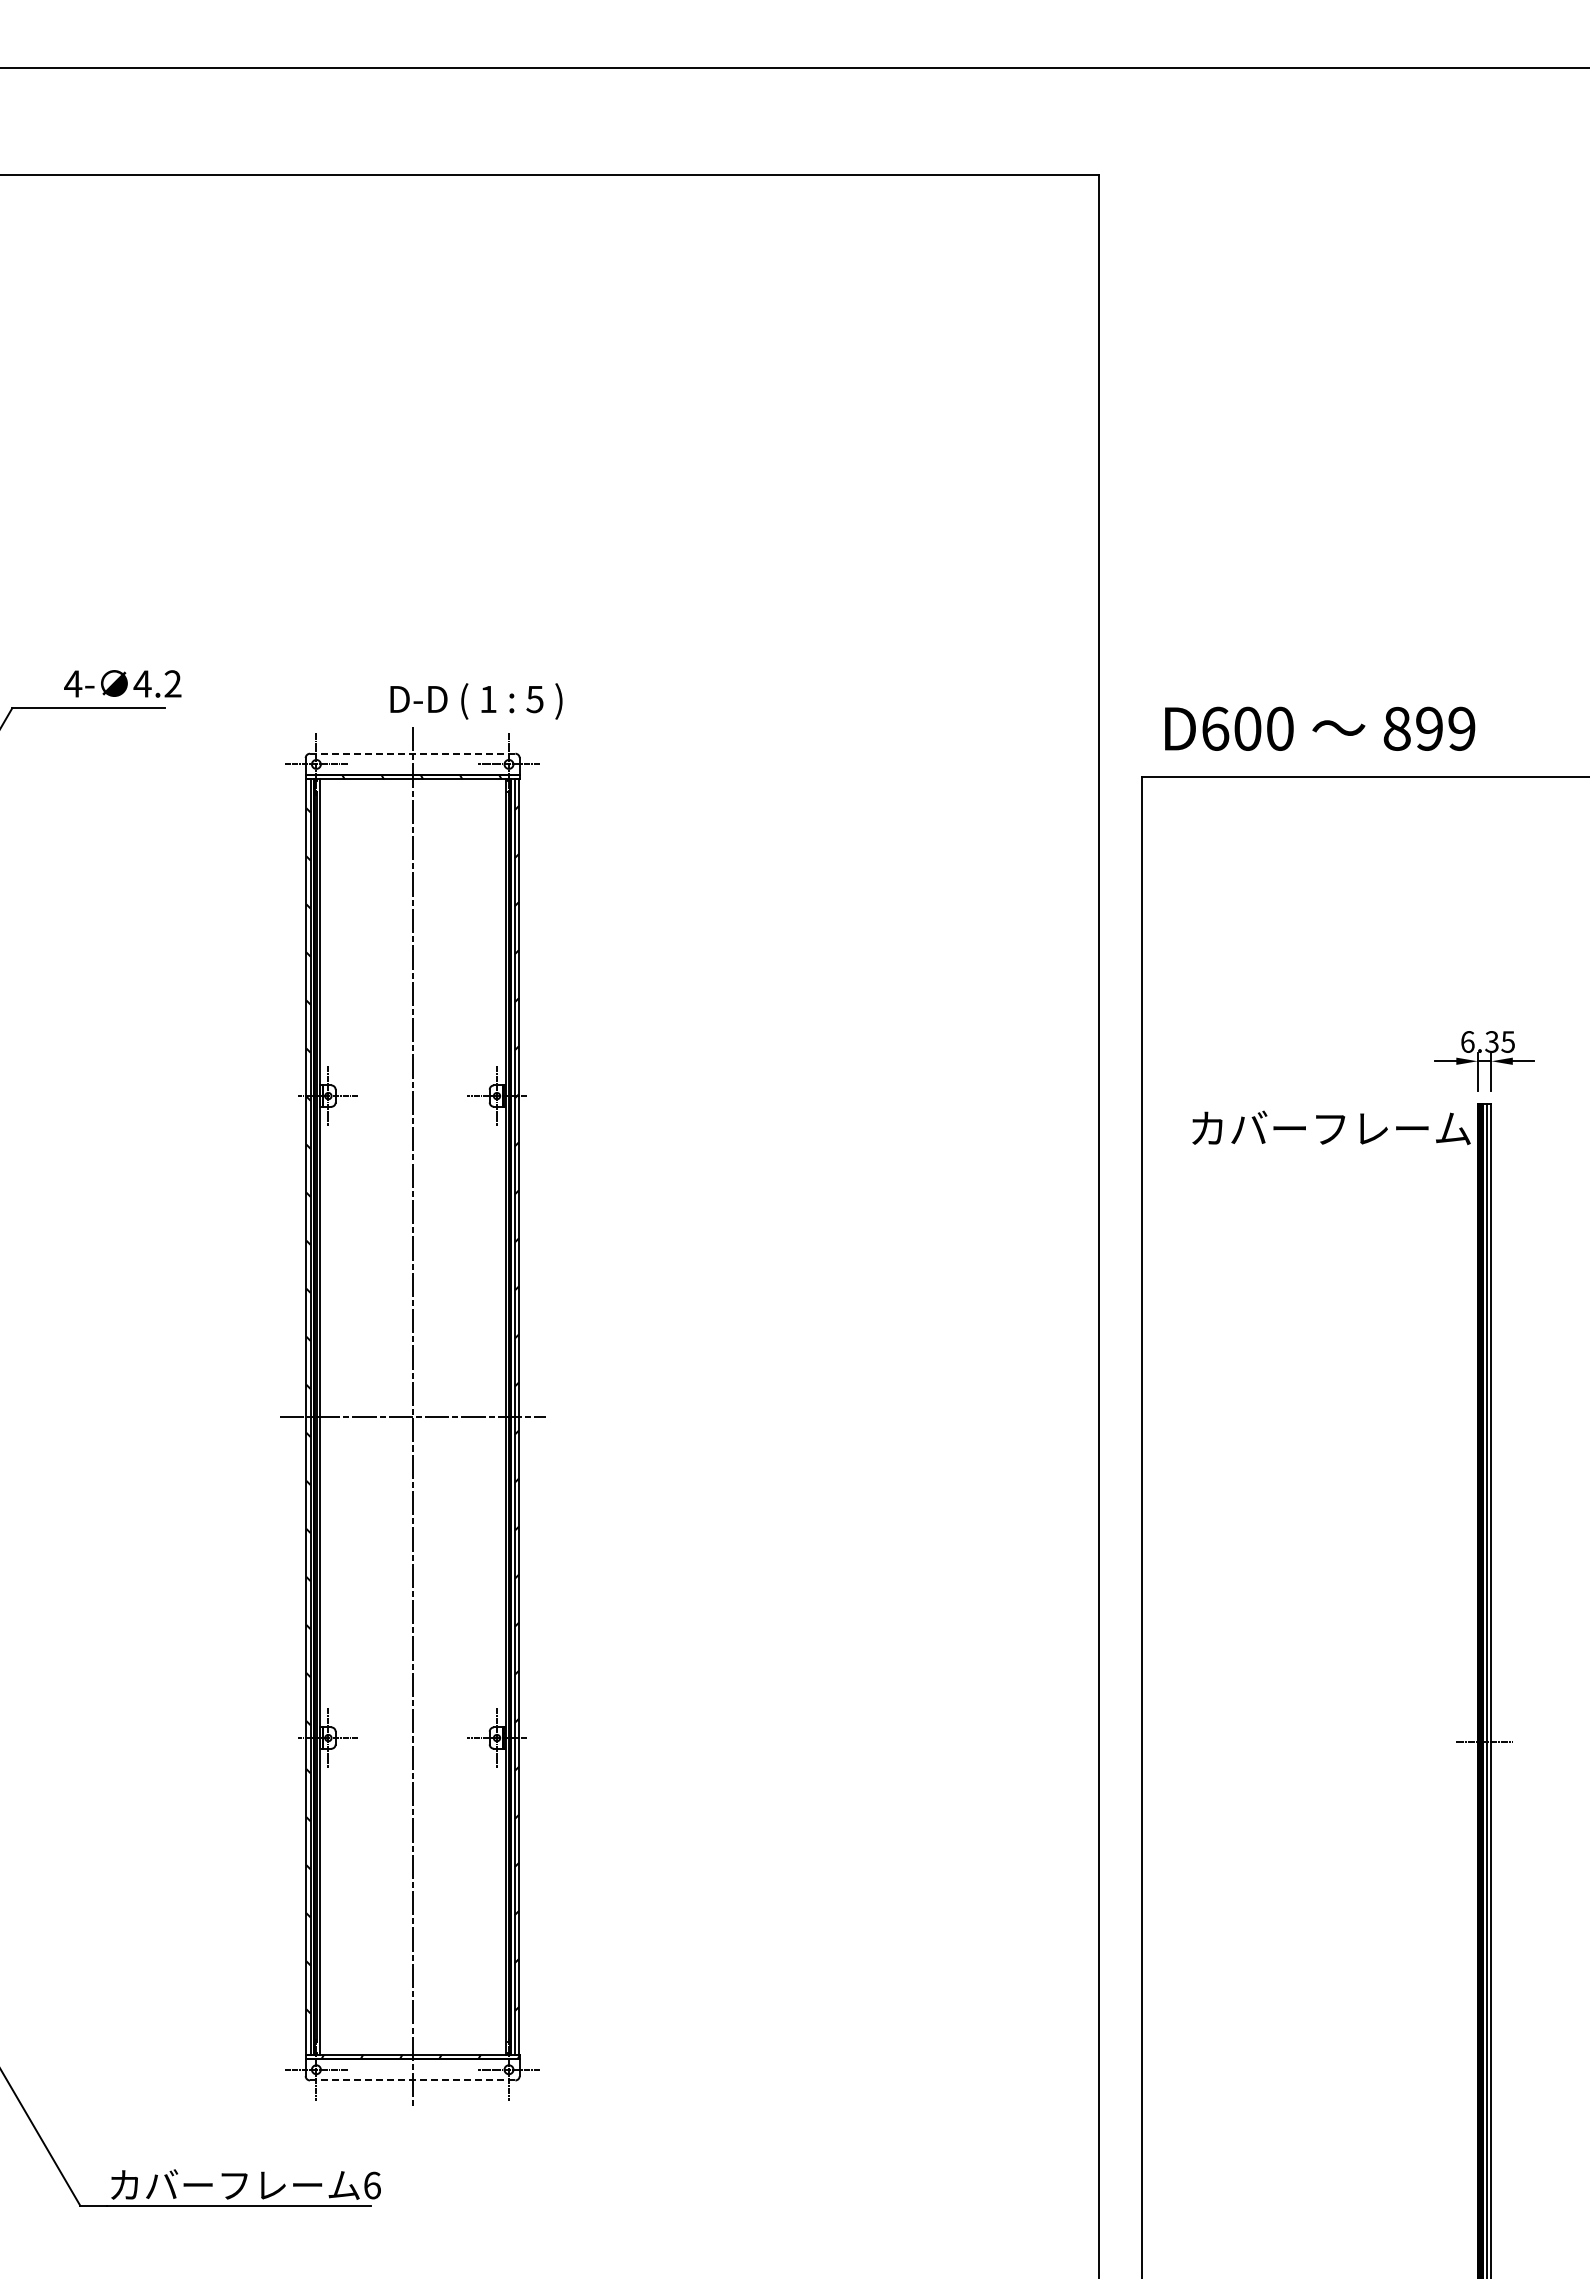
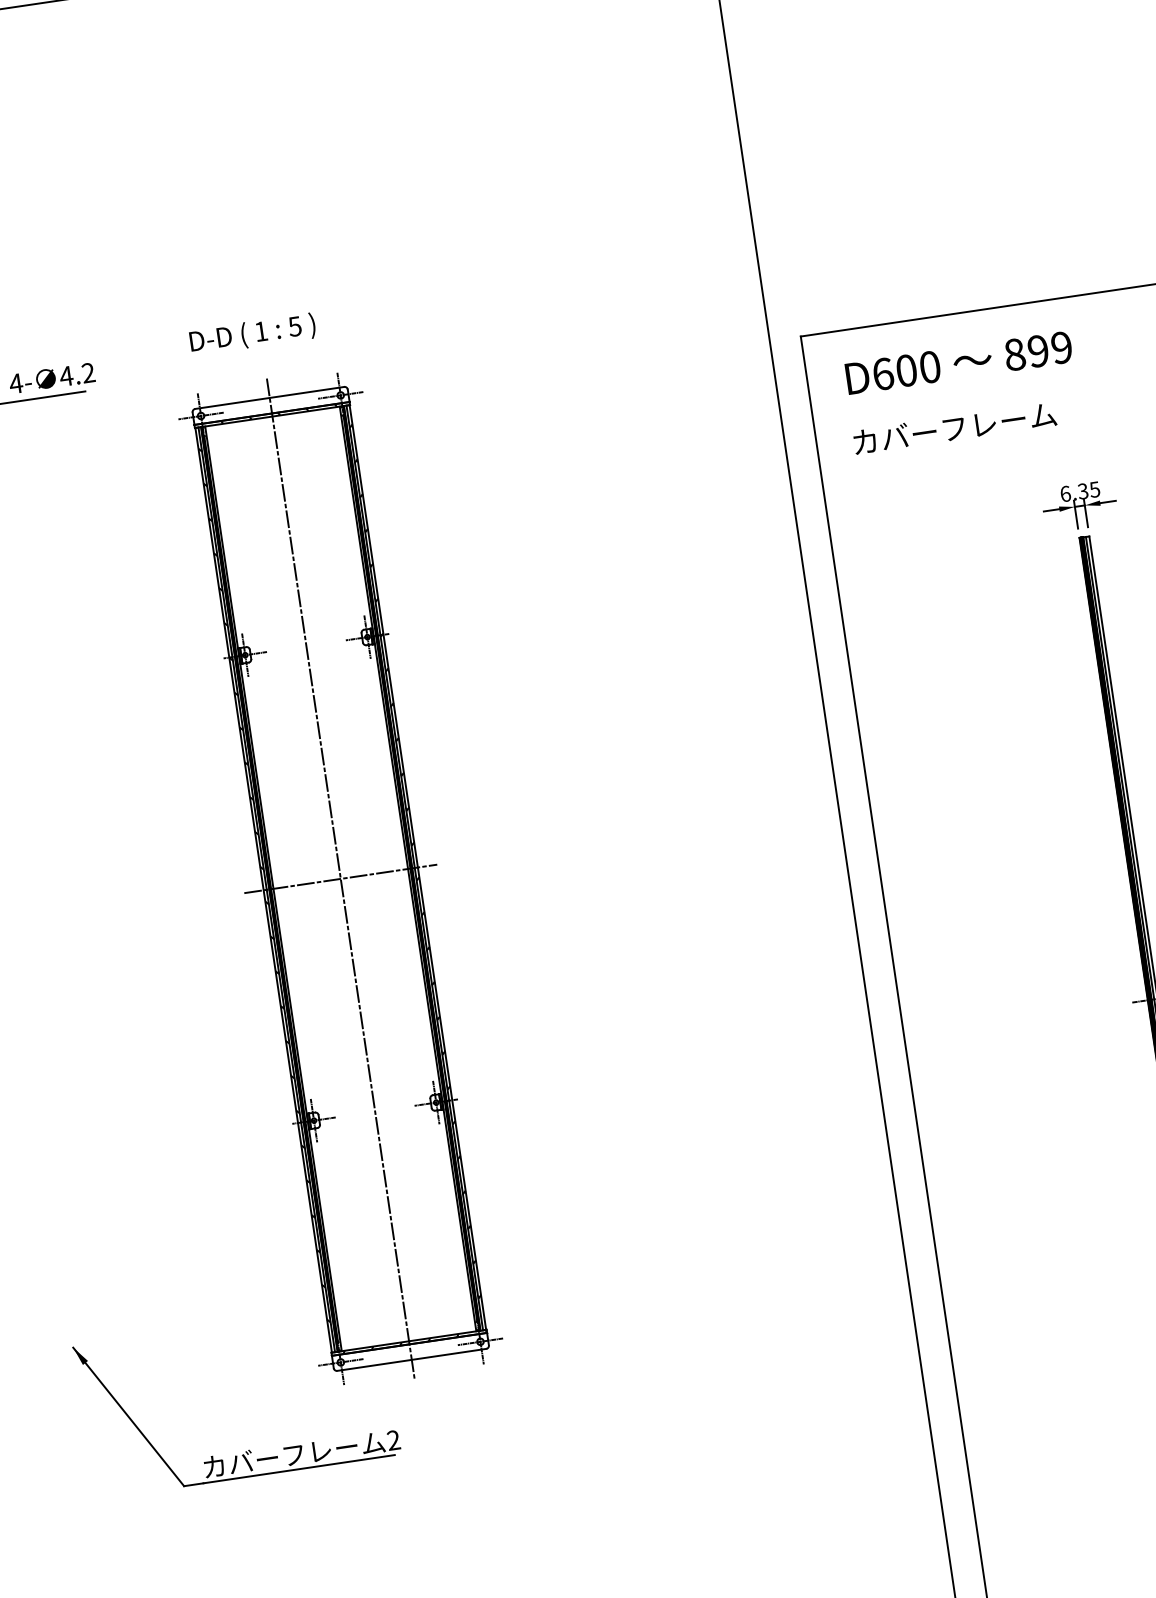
text: (476, 701) -> (252, 334), moved
text: (1320, 728) -> (959, 362), moved
line: (412, 753) -> (269, 397), dashed -> solid
text: (1331, 1127) -> (954, 427), moved
line: (412, 2080) -> (411, 1359), dashed -> solid
text: (372, 2185) -> (393, 1440), 6 -> 2

